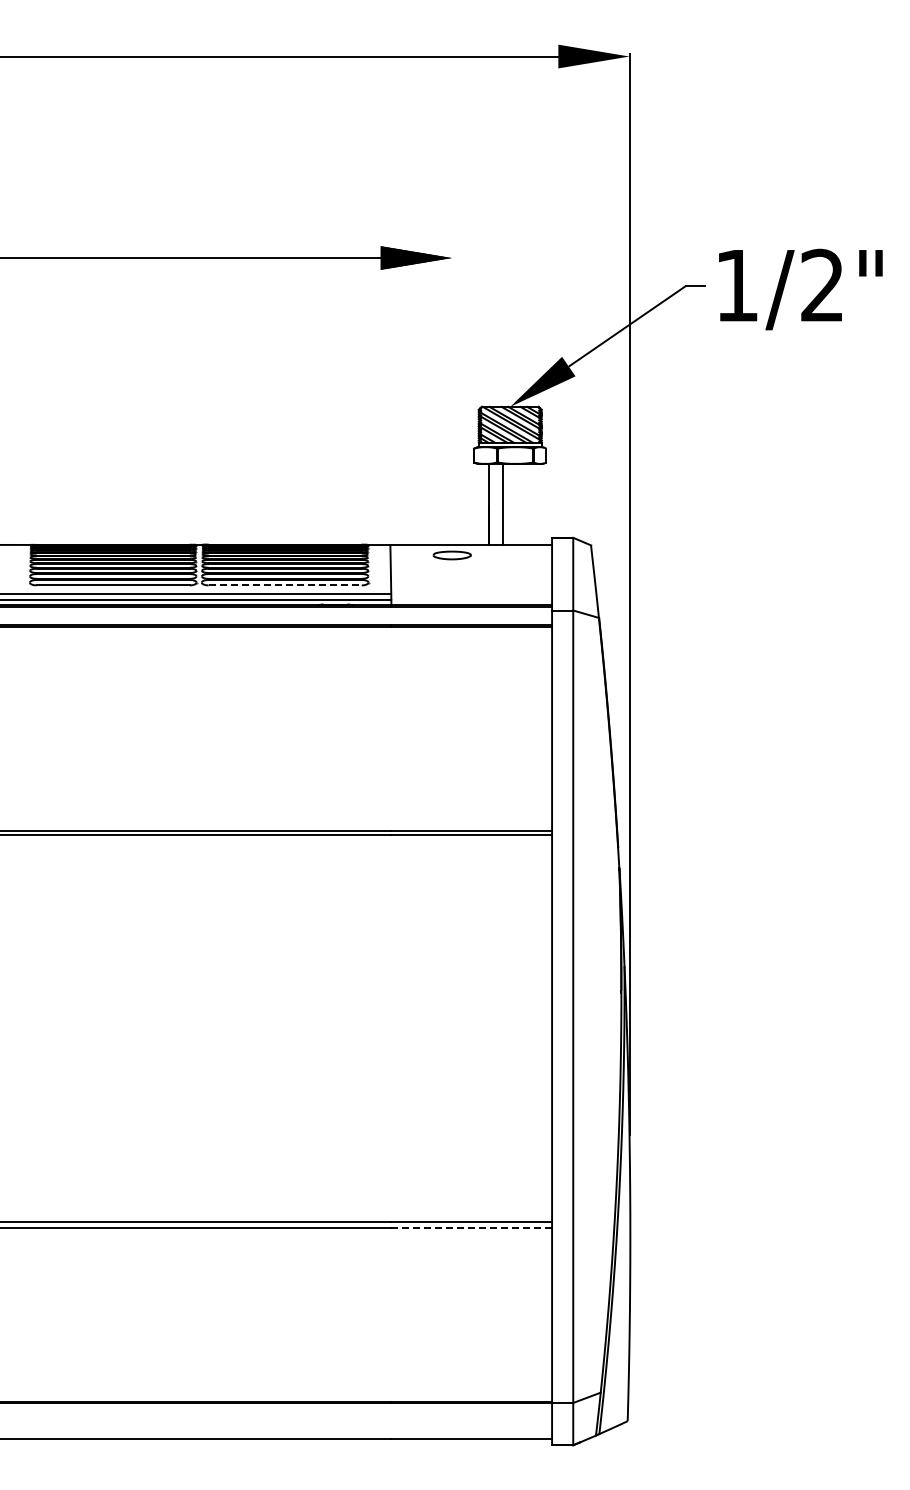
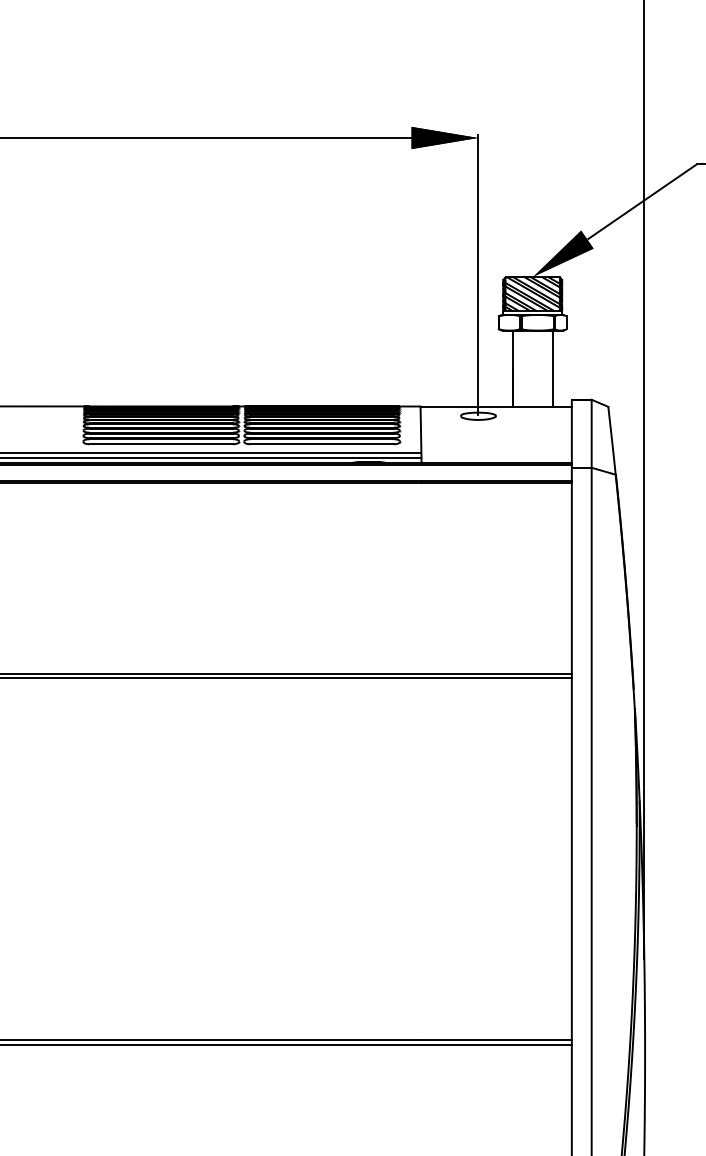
line: (451, 404) -> (477, 275), added
line: (502, 503) -> (552, 367), moved
line: (285, 585) -> (322, 444), dashed -> solid
line: (472, 1227) -> (497, 1045), dashed -> solid

